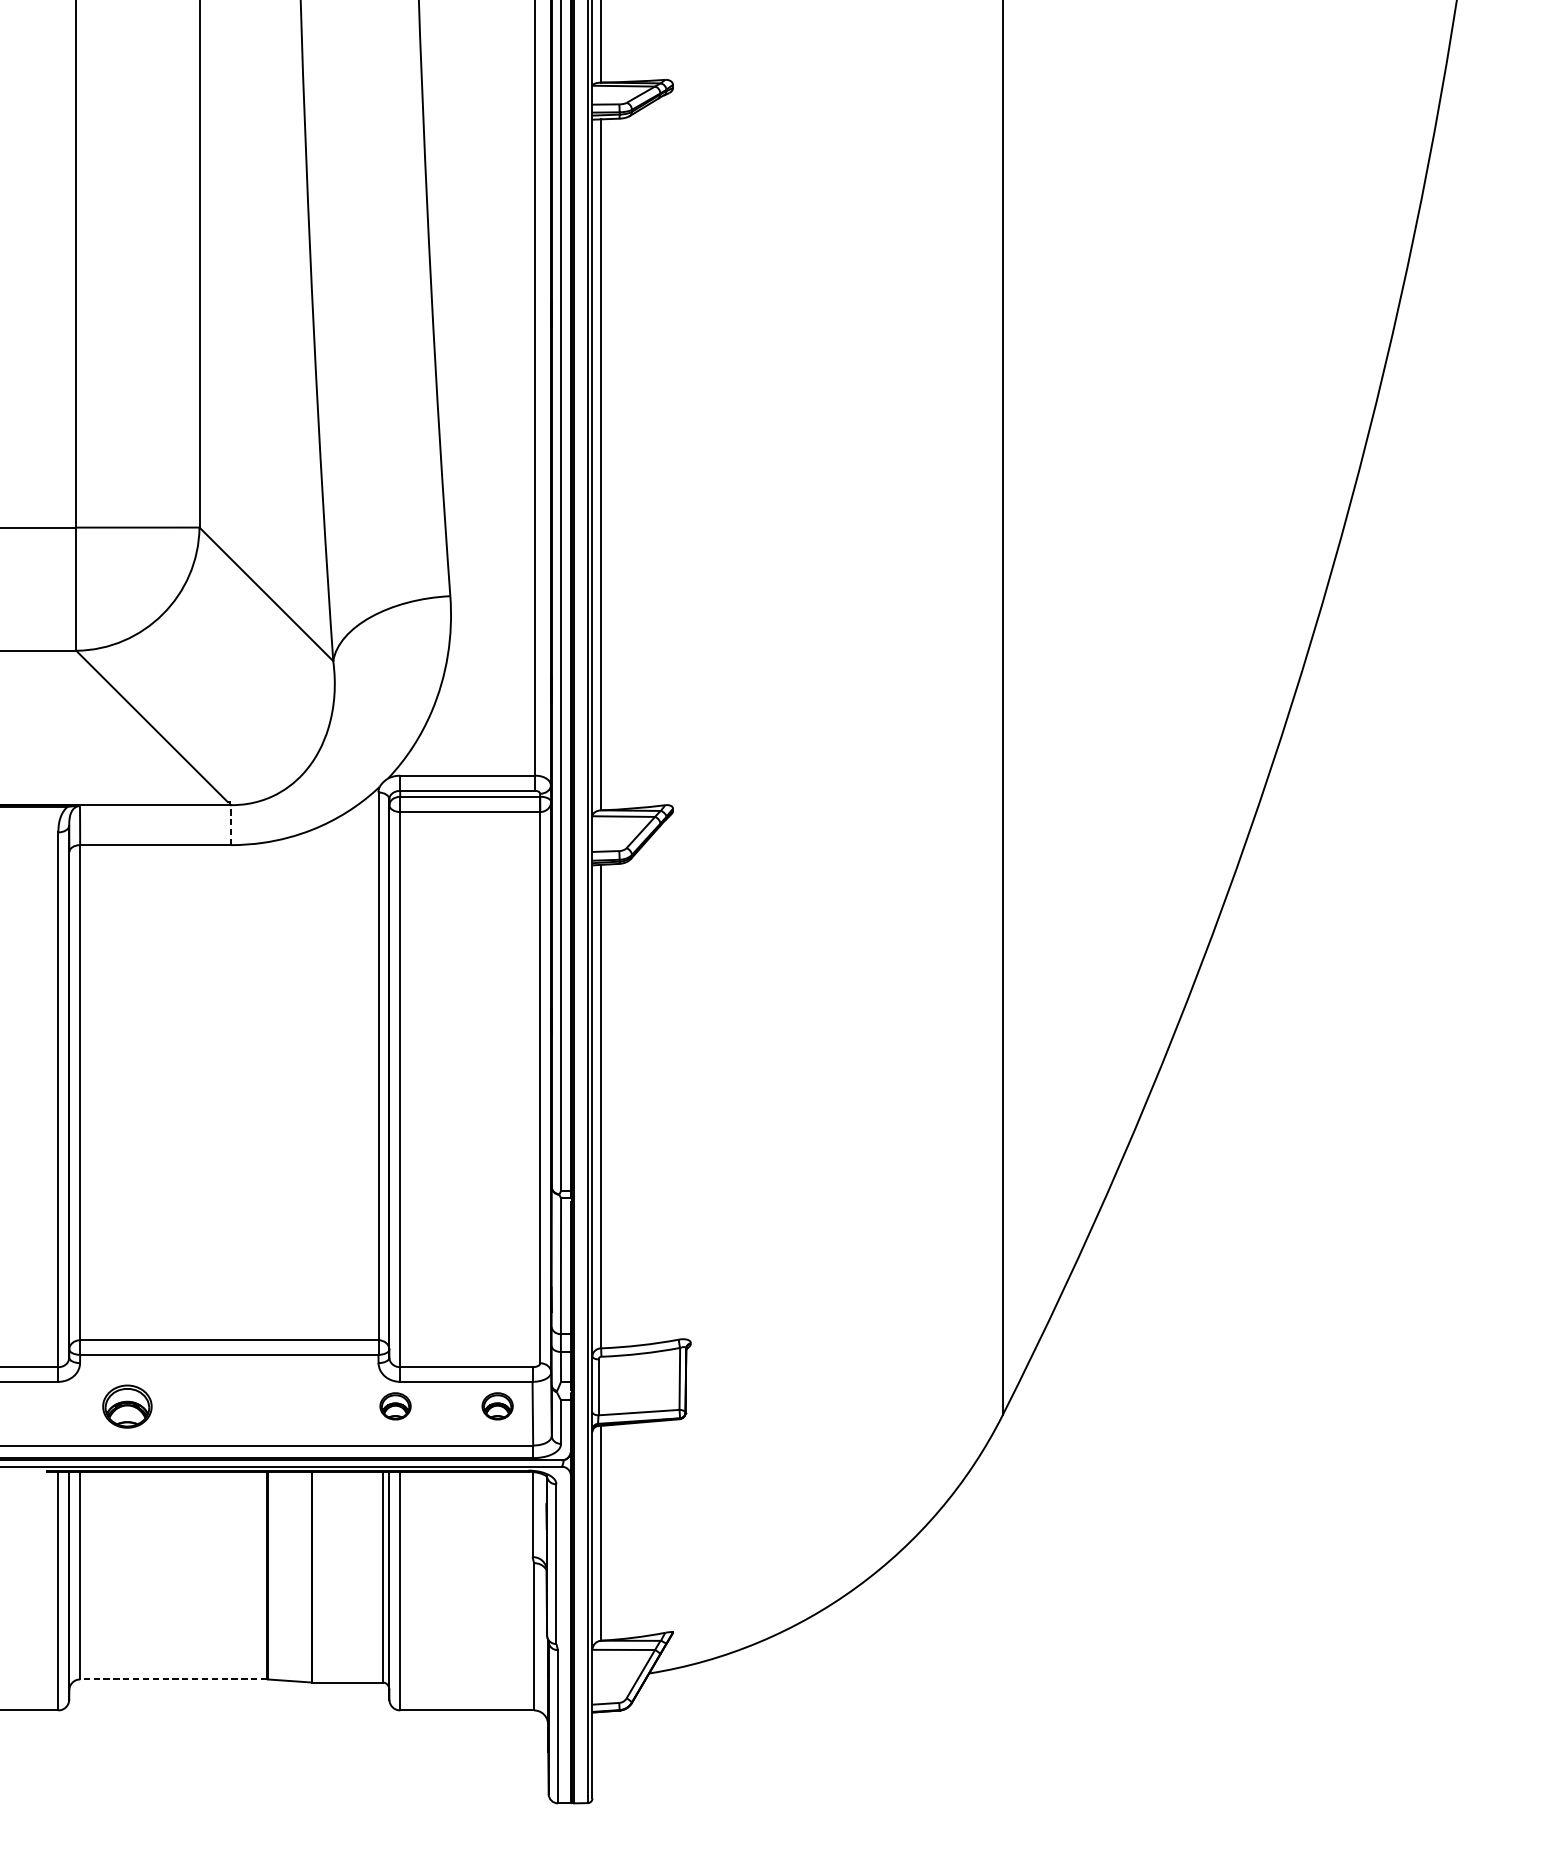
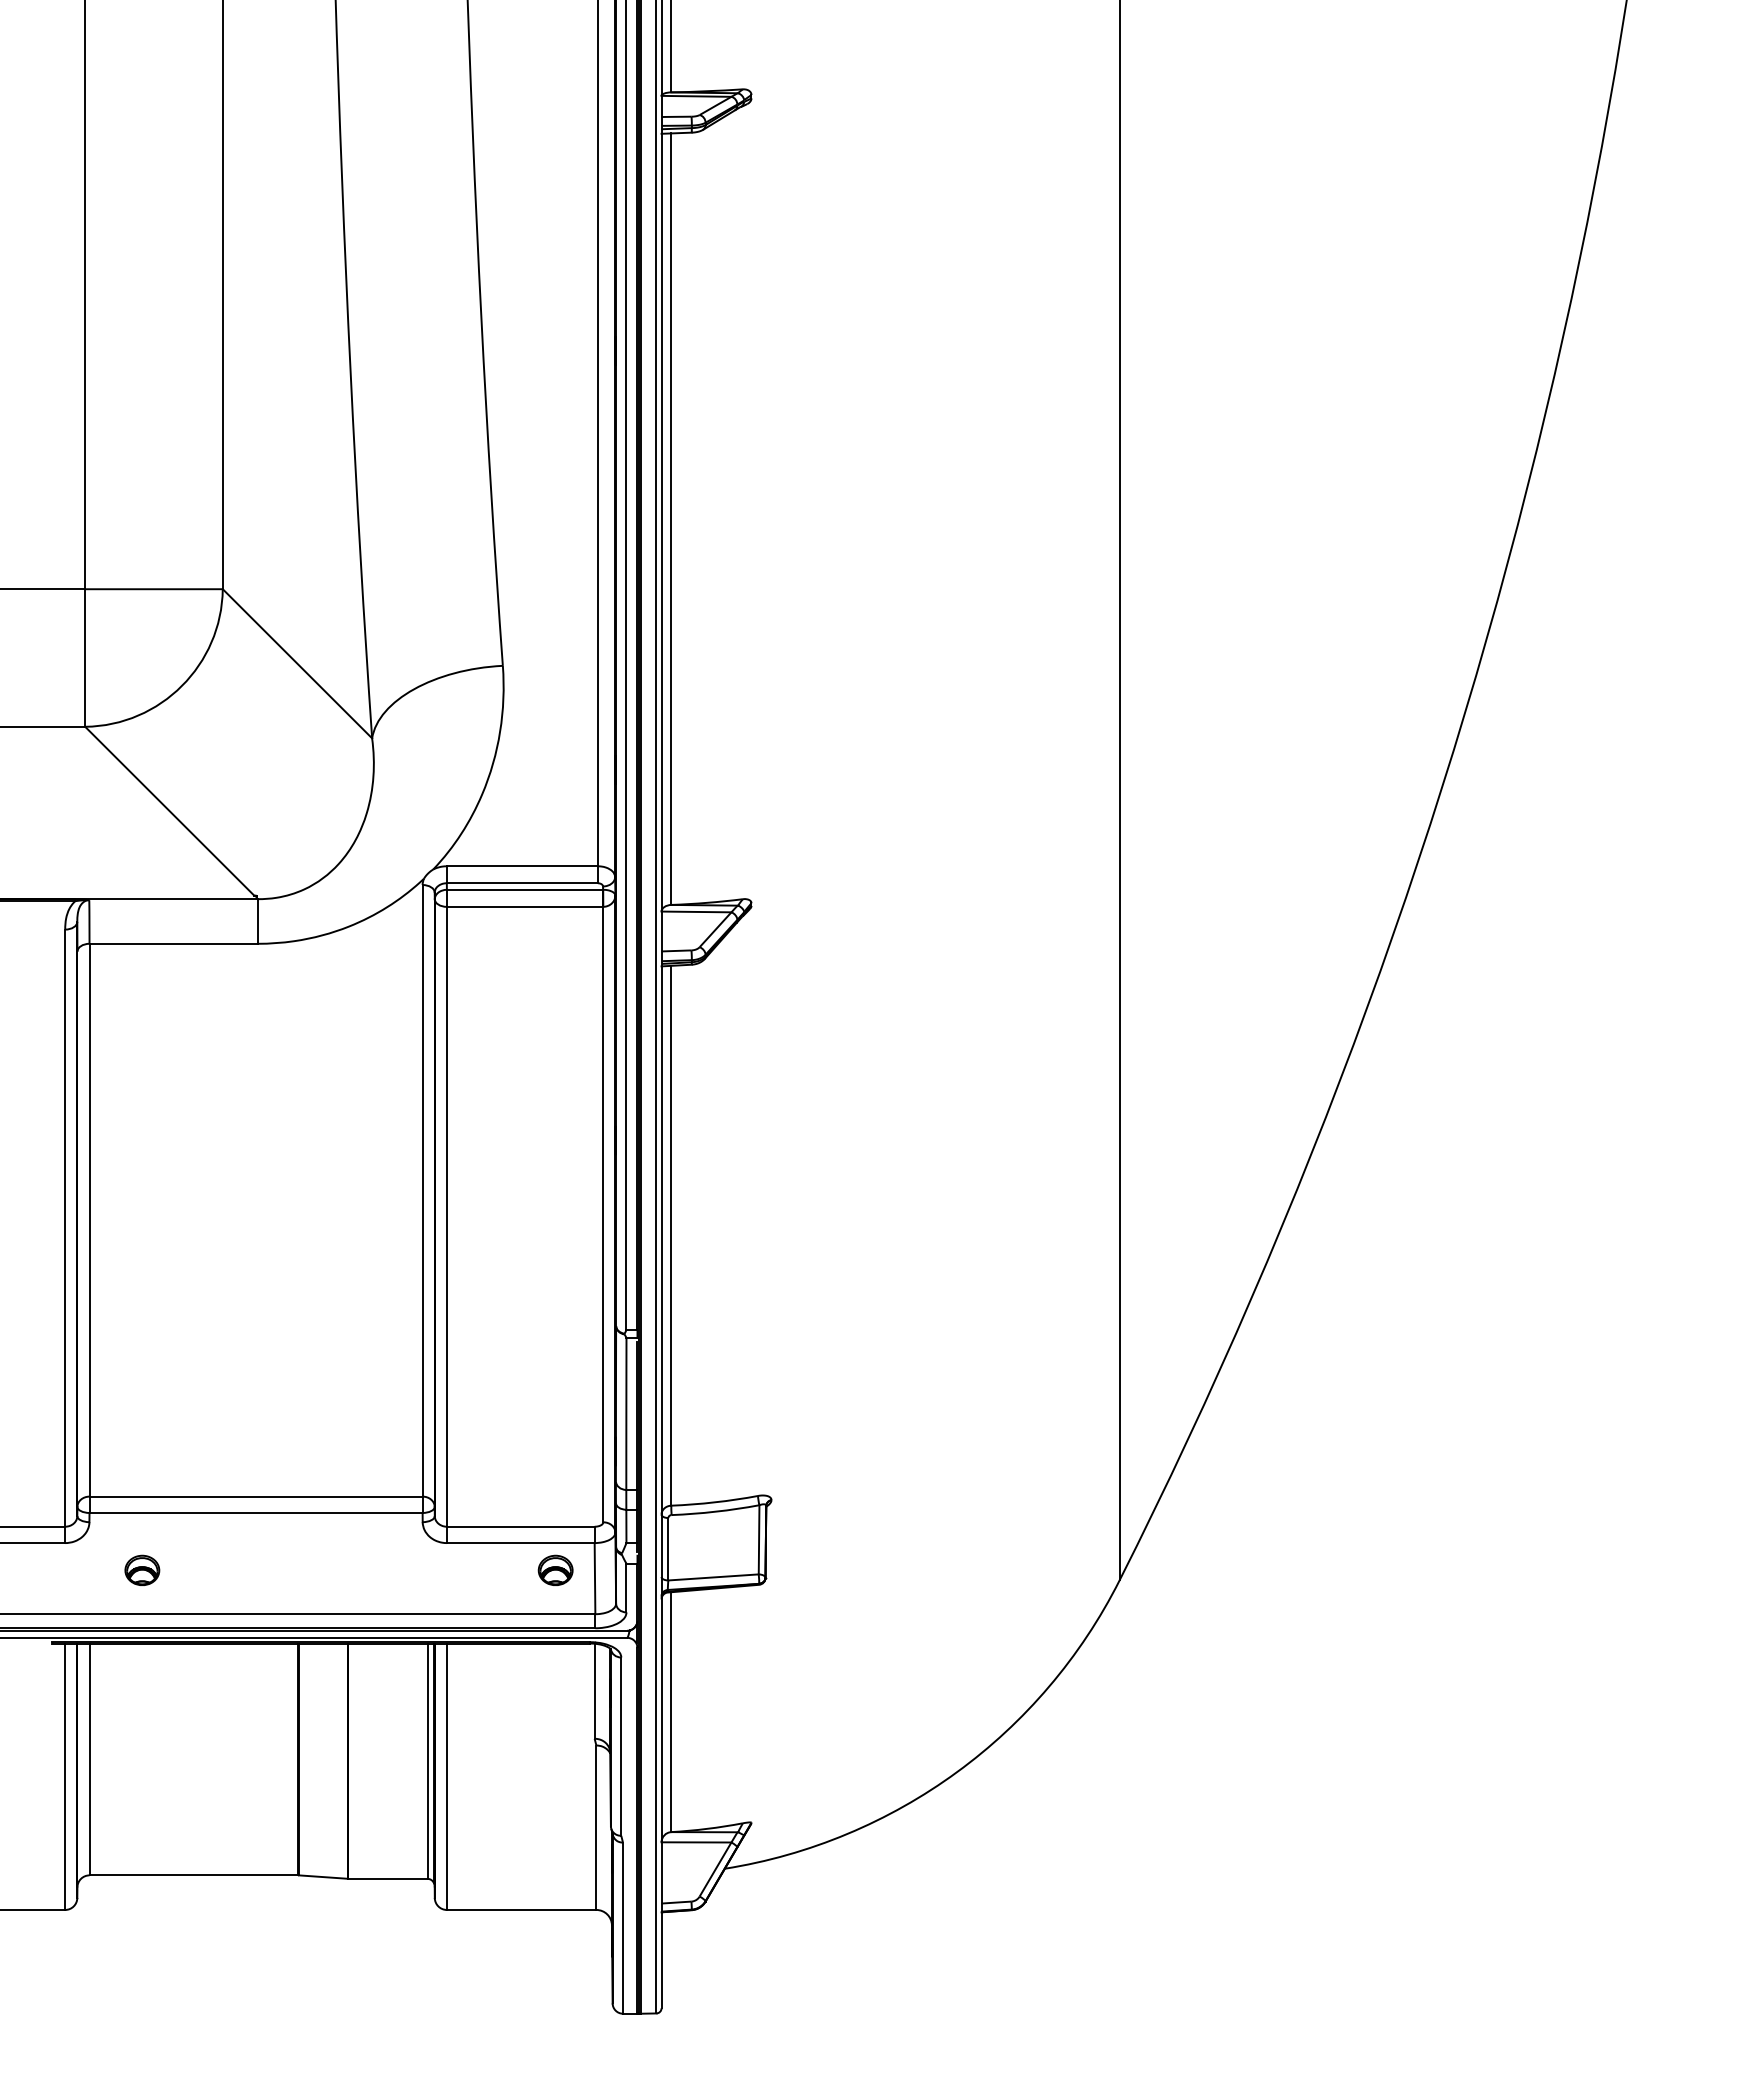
line: (230, 824) -> (257, 920), dashed -> solid
part: (127, 1405) -> (142, 1569), size x0.62
part: (395, 1405) -> (441, 1569), removed
line: (173, 1679) -> (193, 1875), dashed -> solid

